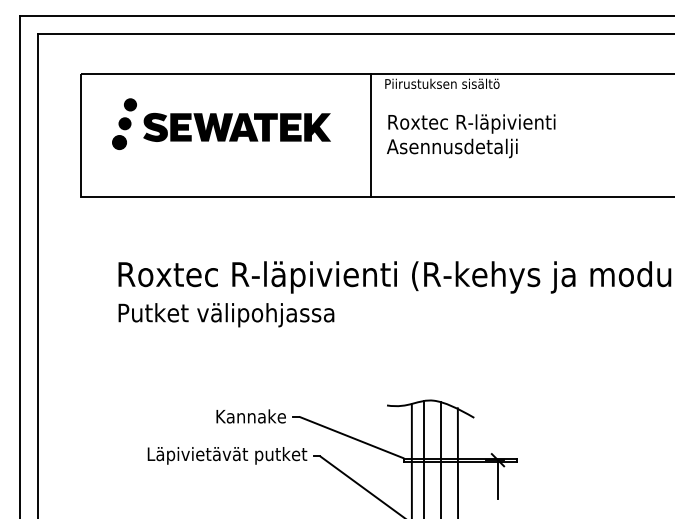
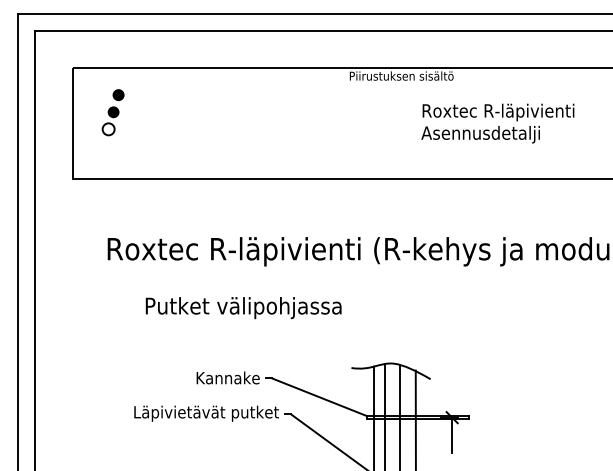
part: (237, 127) -> (215, 115), removed
line: (371, 135) -> (337, 122), removed
text: (470, 136) -> (497, 123), moved
fill: (119, 142) -> (108, 129), removed
text: (226, 315) -> (243, 308), moved

